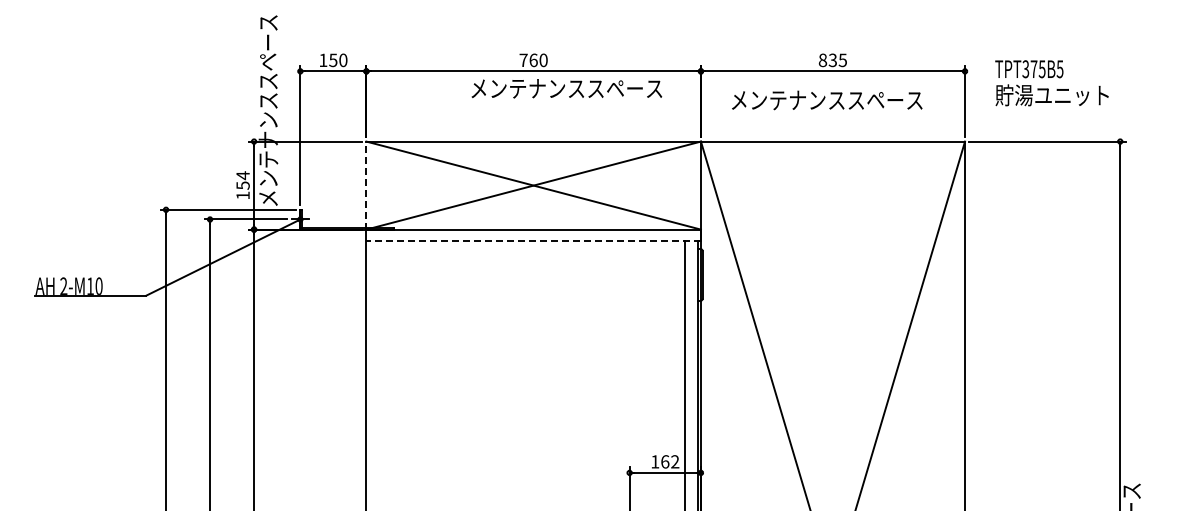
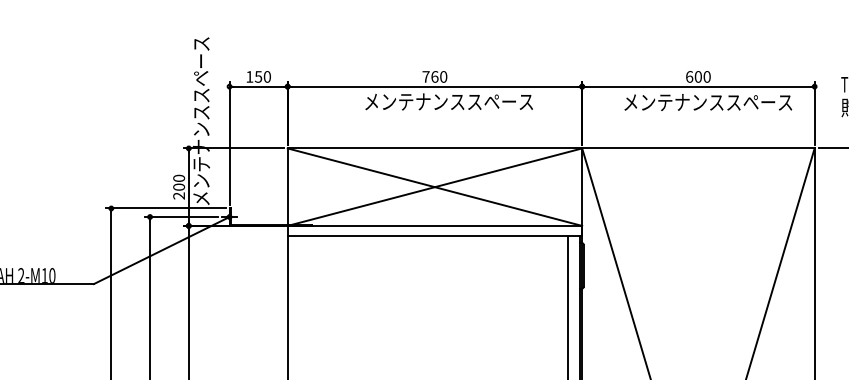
text: (832, 60) -> (697, 77), 835 -> 600
text: (566, 88) -> (448, 101), moved
text: (827, 100) -> (708, 102), moved
text: (242, 185) -> (178, 187), 154 -> 200
line: (366, 185) -> (287, 187), dashed -> solid
line: (533, 241) -> (434, 236), dashed -> solid

